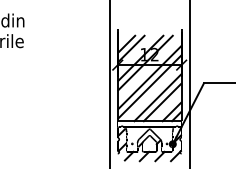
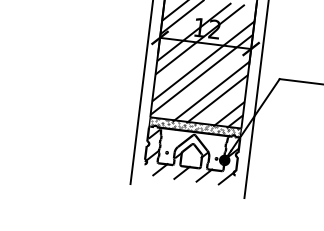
hatch: (149, 123) -> (195, 126), added

